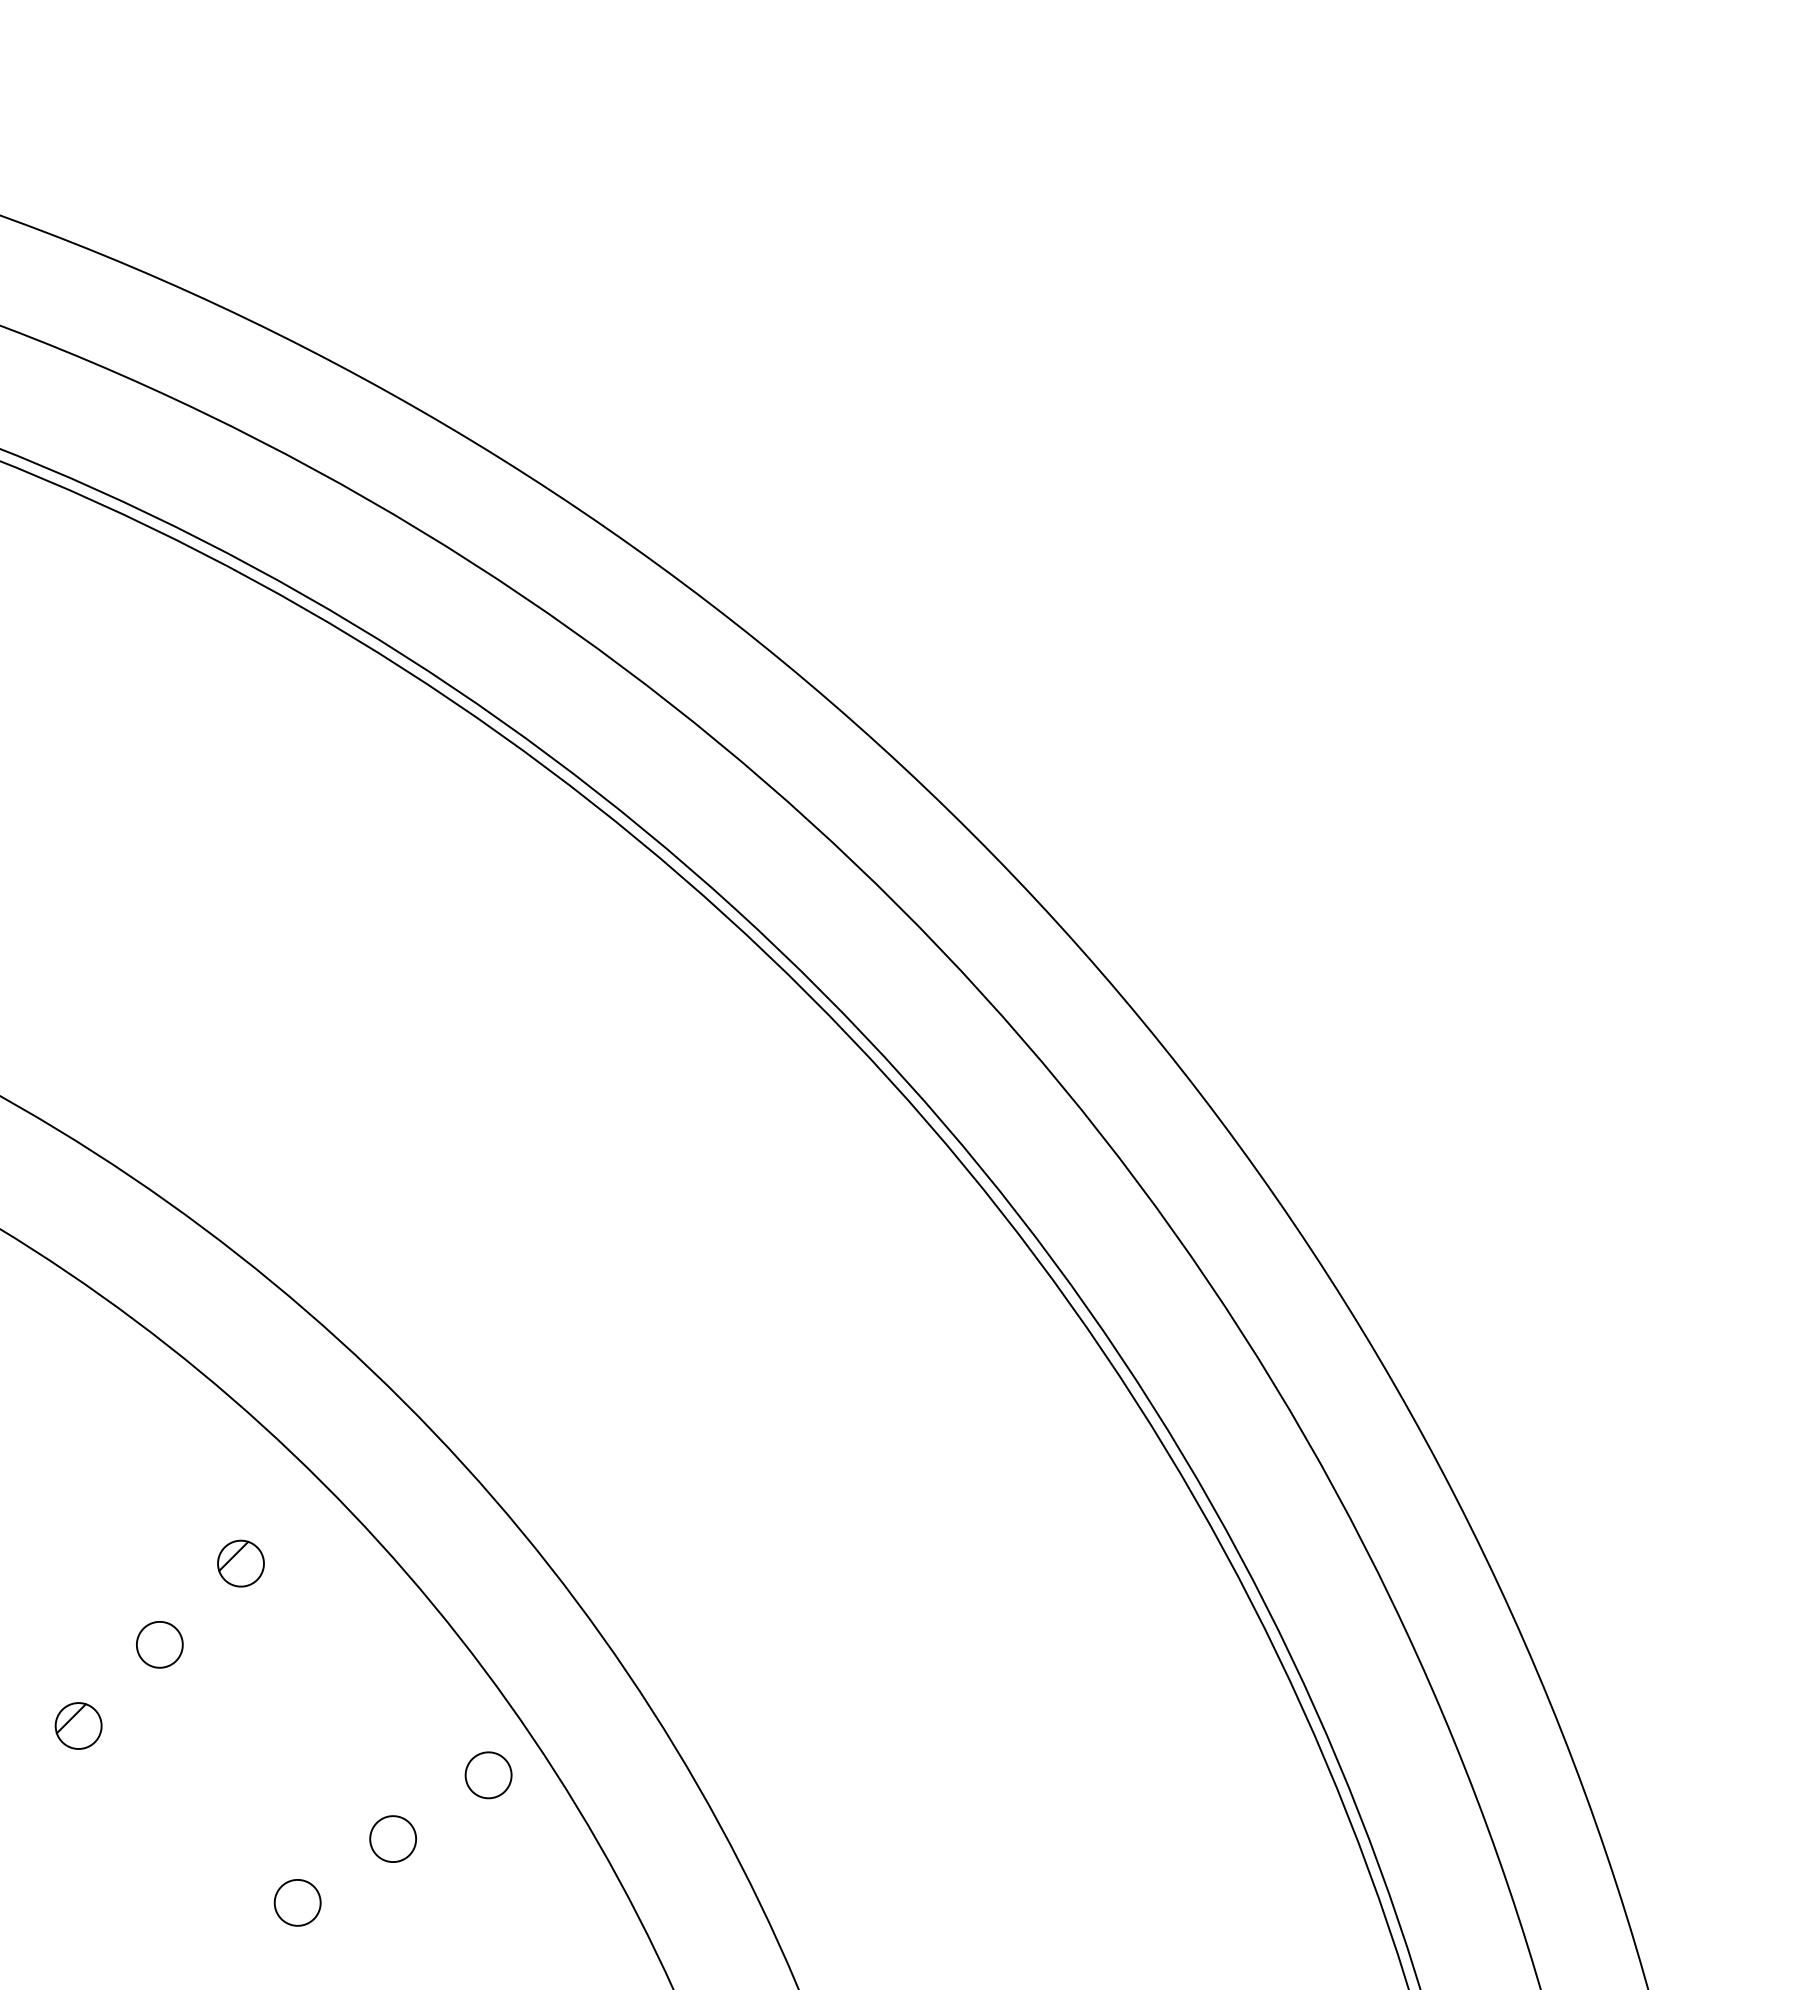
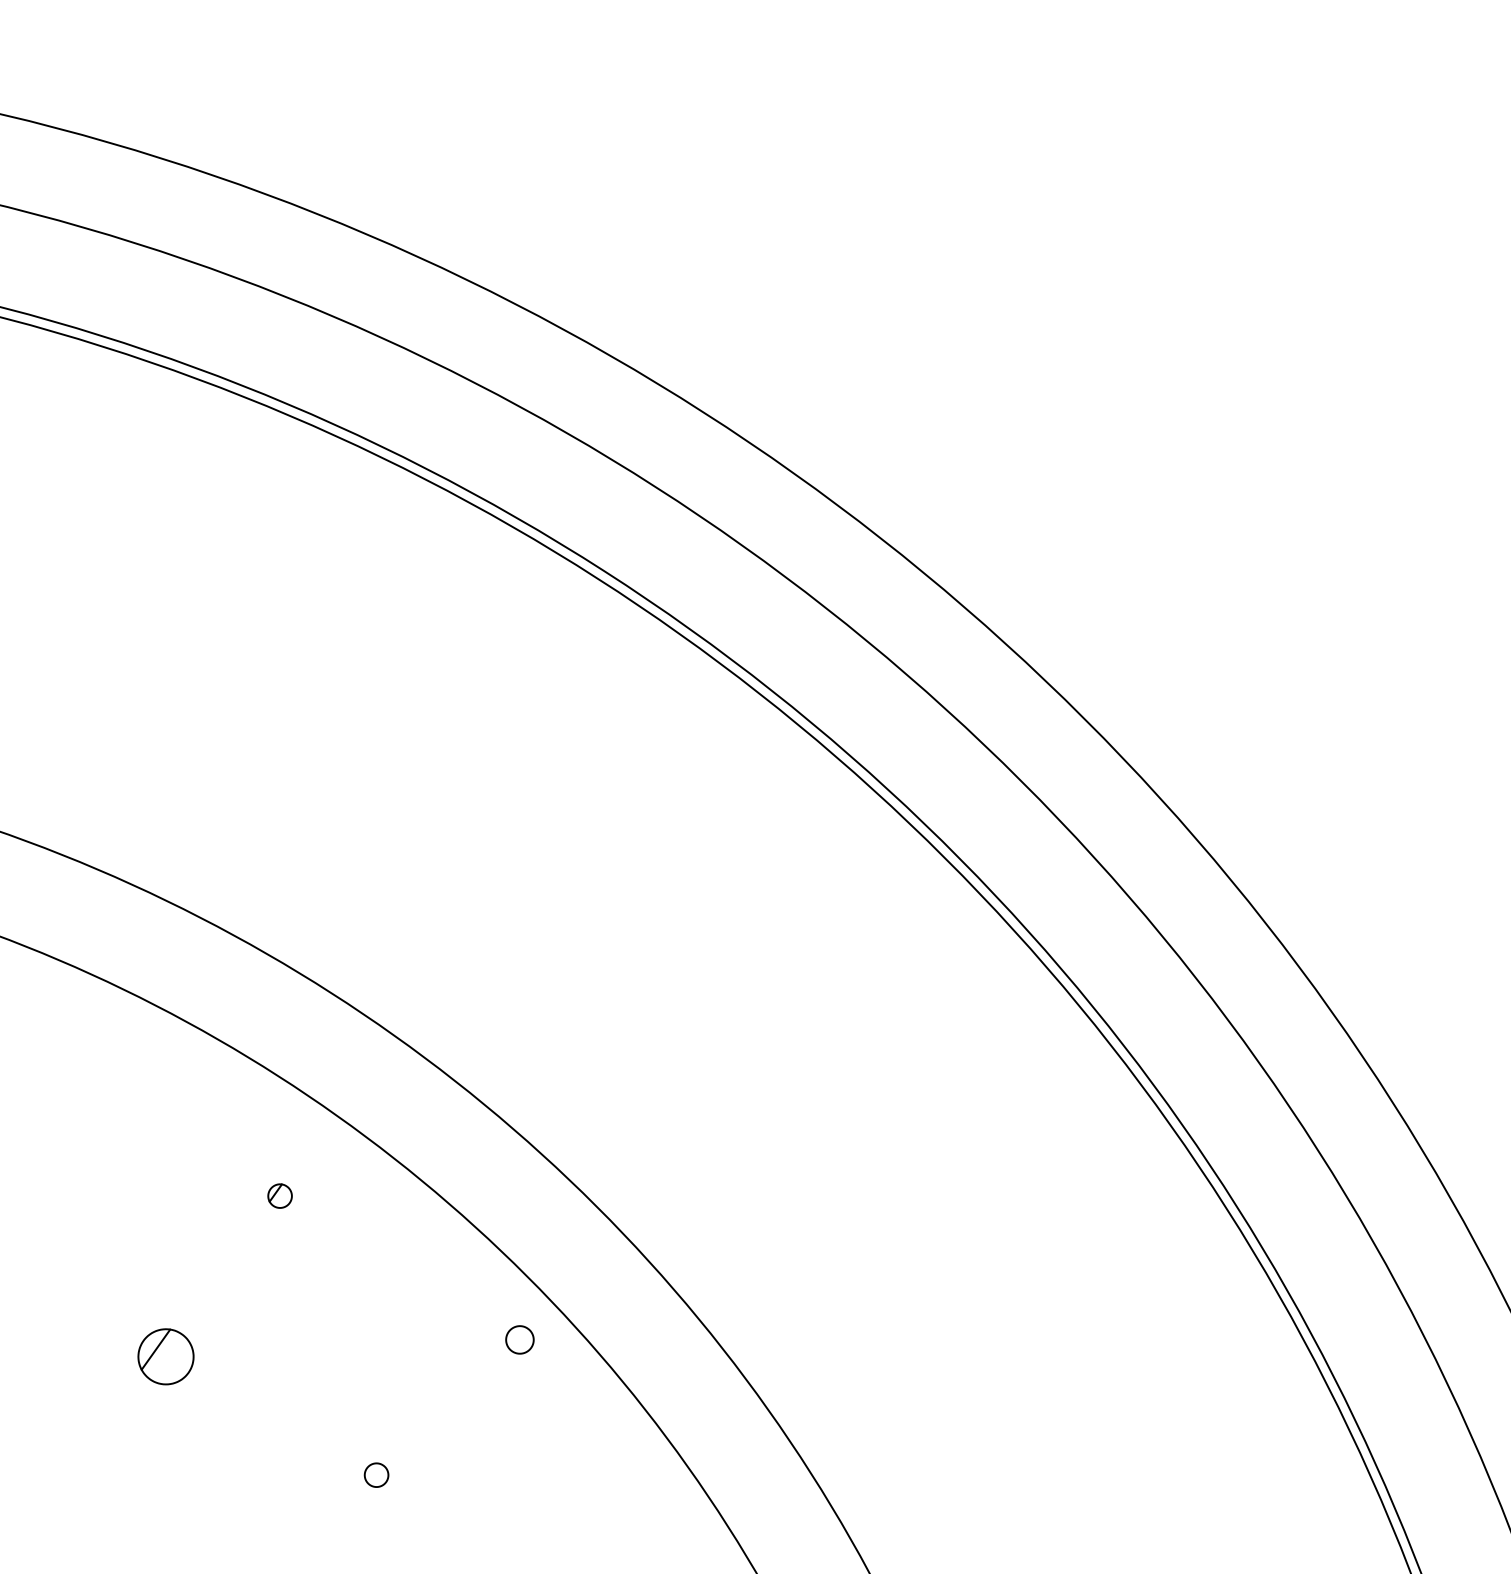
part: (240, 1563) -> (279, 1196), size x0.6
part: (159, 1644) -> (222, 1276), removed
part: (78, 1725) -> (165, 1356), size x1.4
part: (488, 1775) -> (519, 1340), size x0.7
part: (392, 1838) -> (447, 1407), removed
part: (297, 1902) -> (376, 1474), size x0.6

